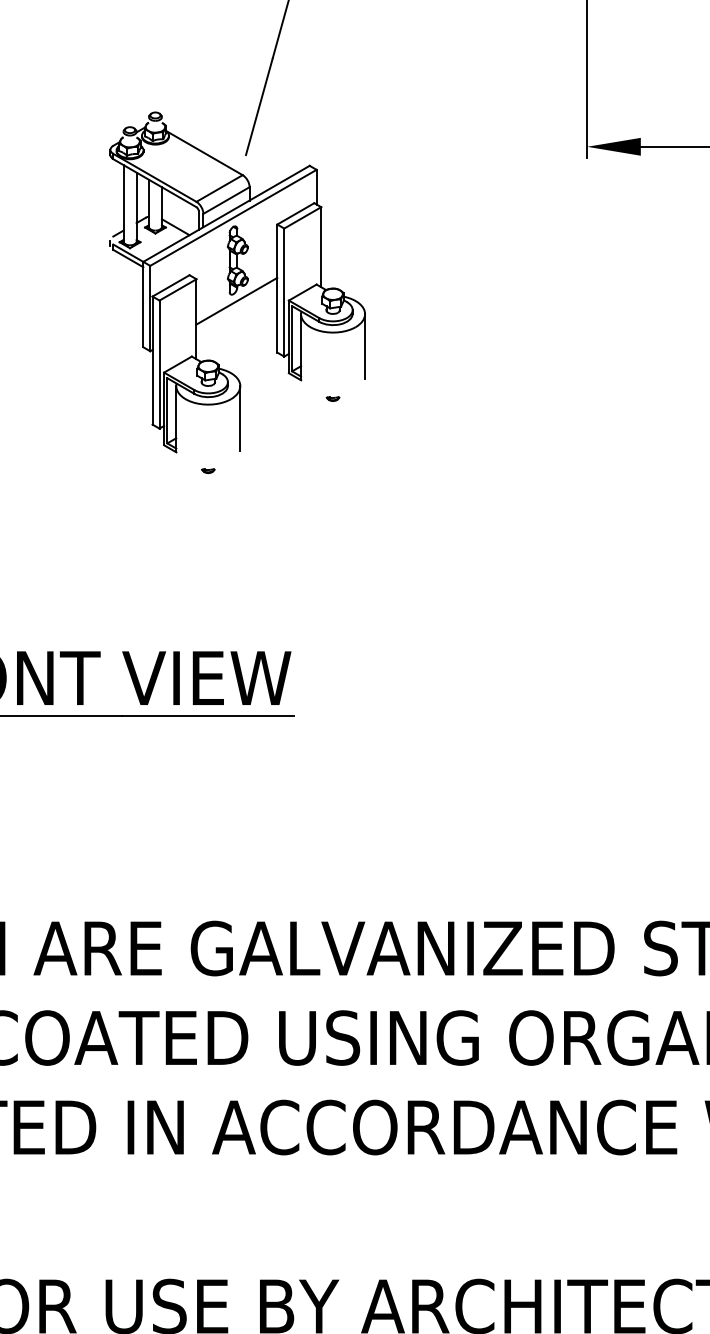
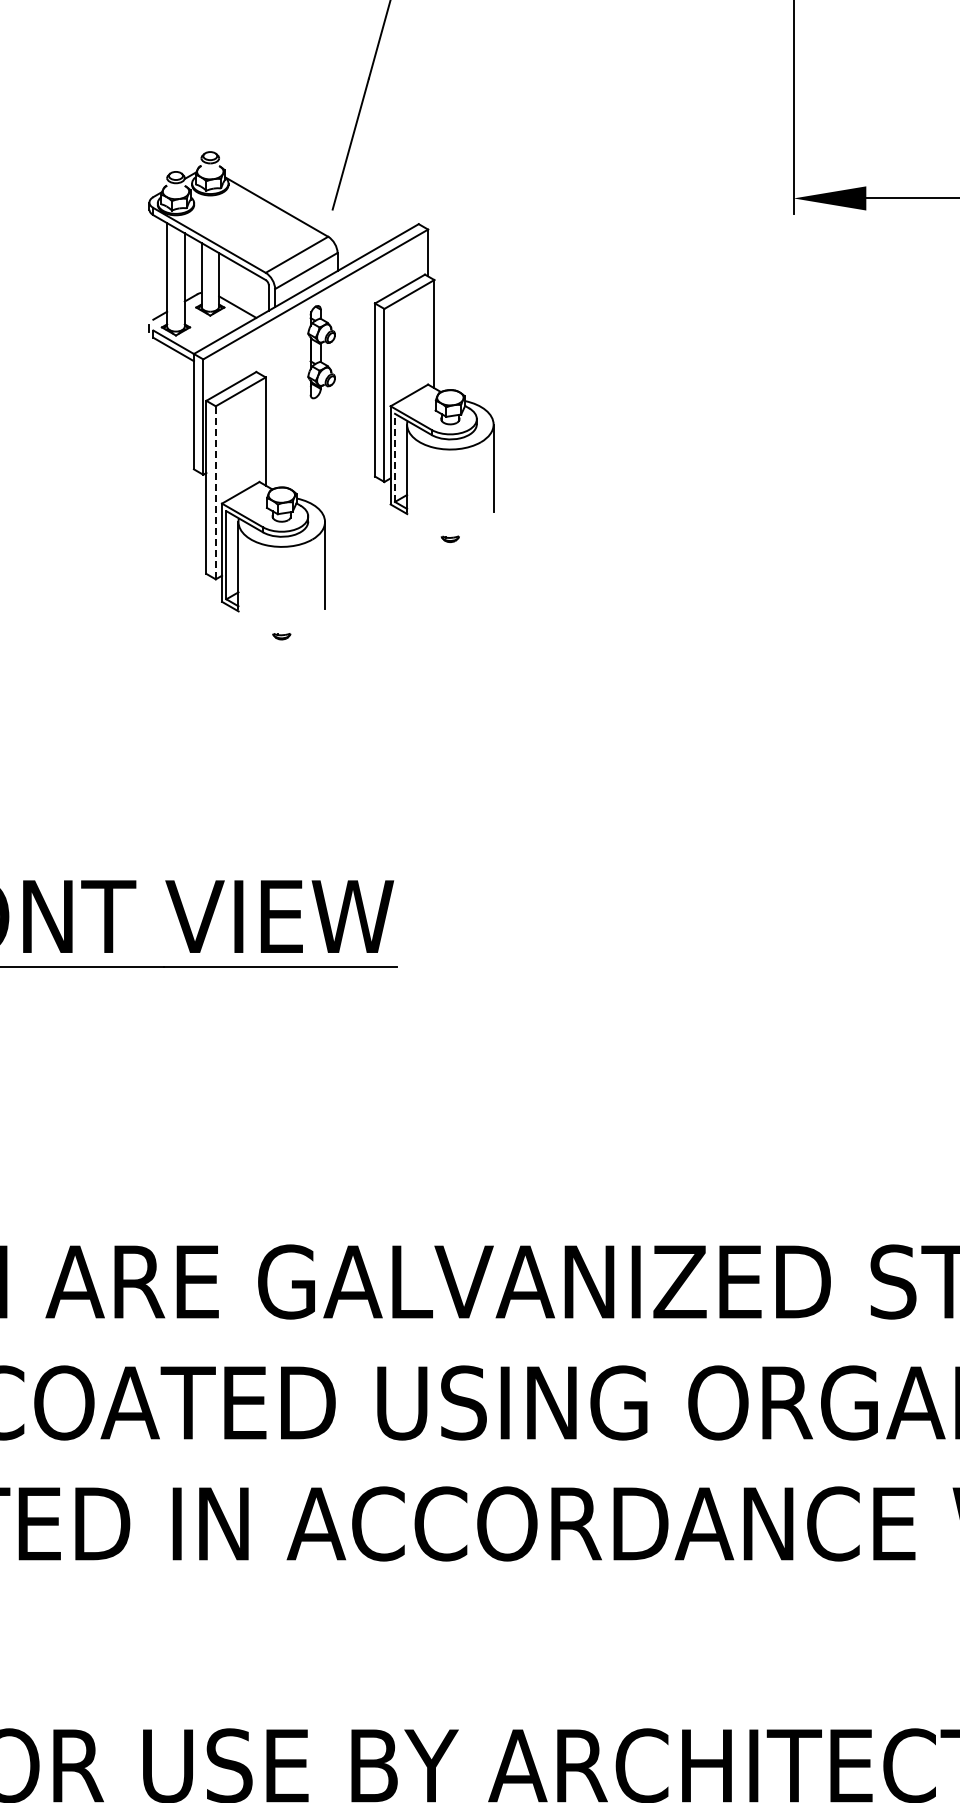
line: (236, 300) -> (320, 406), removed
line: (292, 338) -> (395, 457), solid -> dashed
line: (159, 364) -> (215, 492), solid -> dashed

